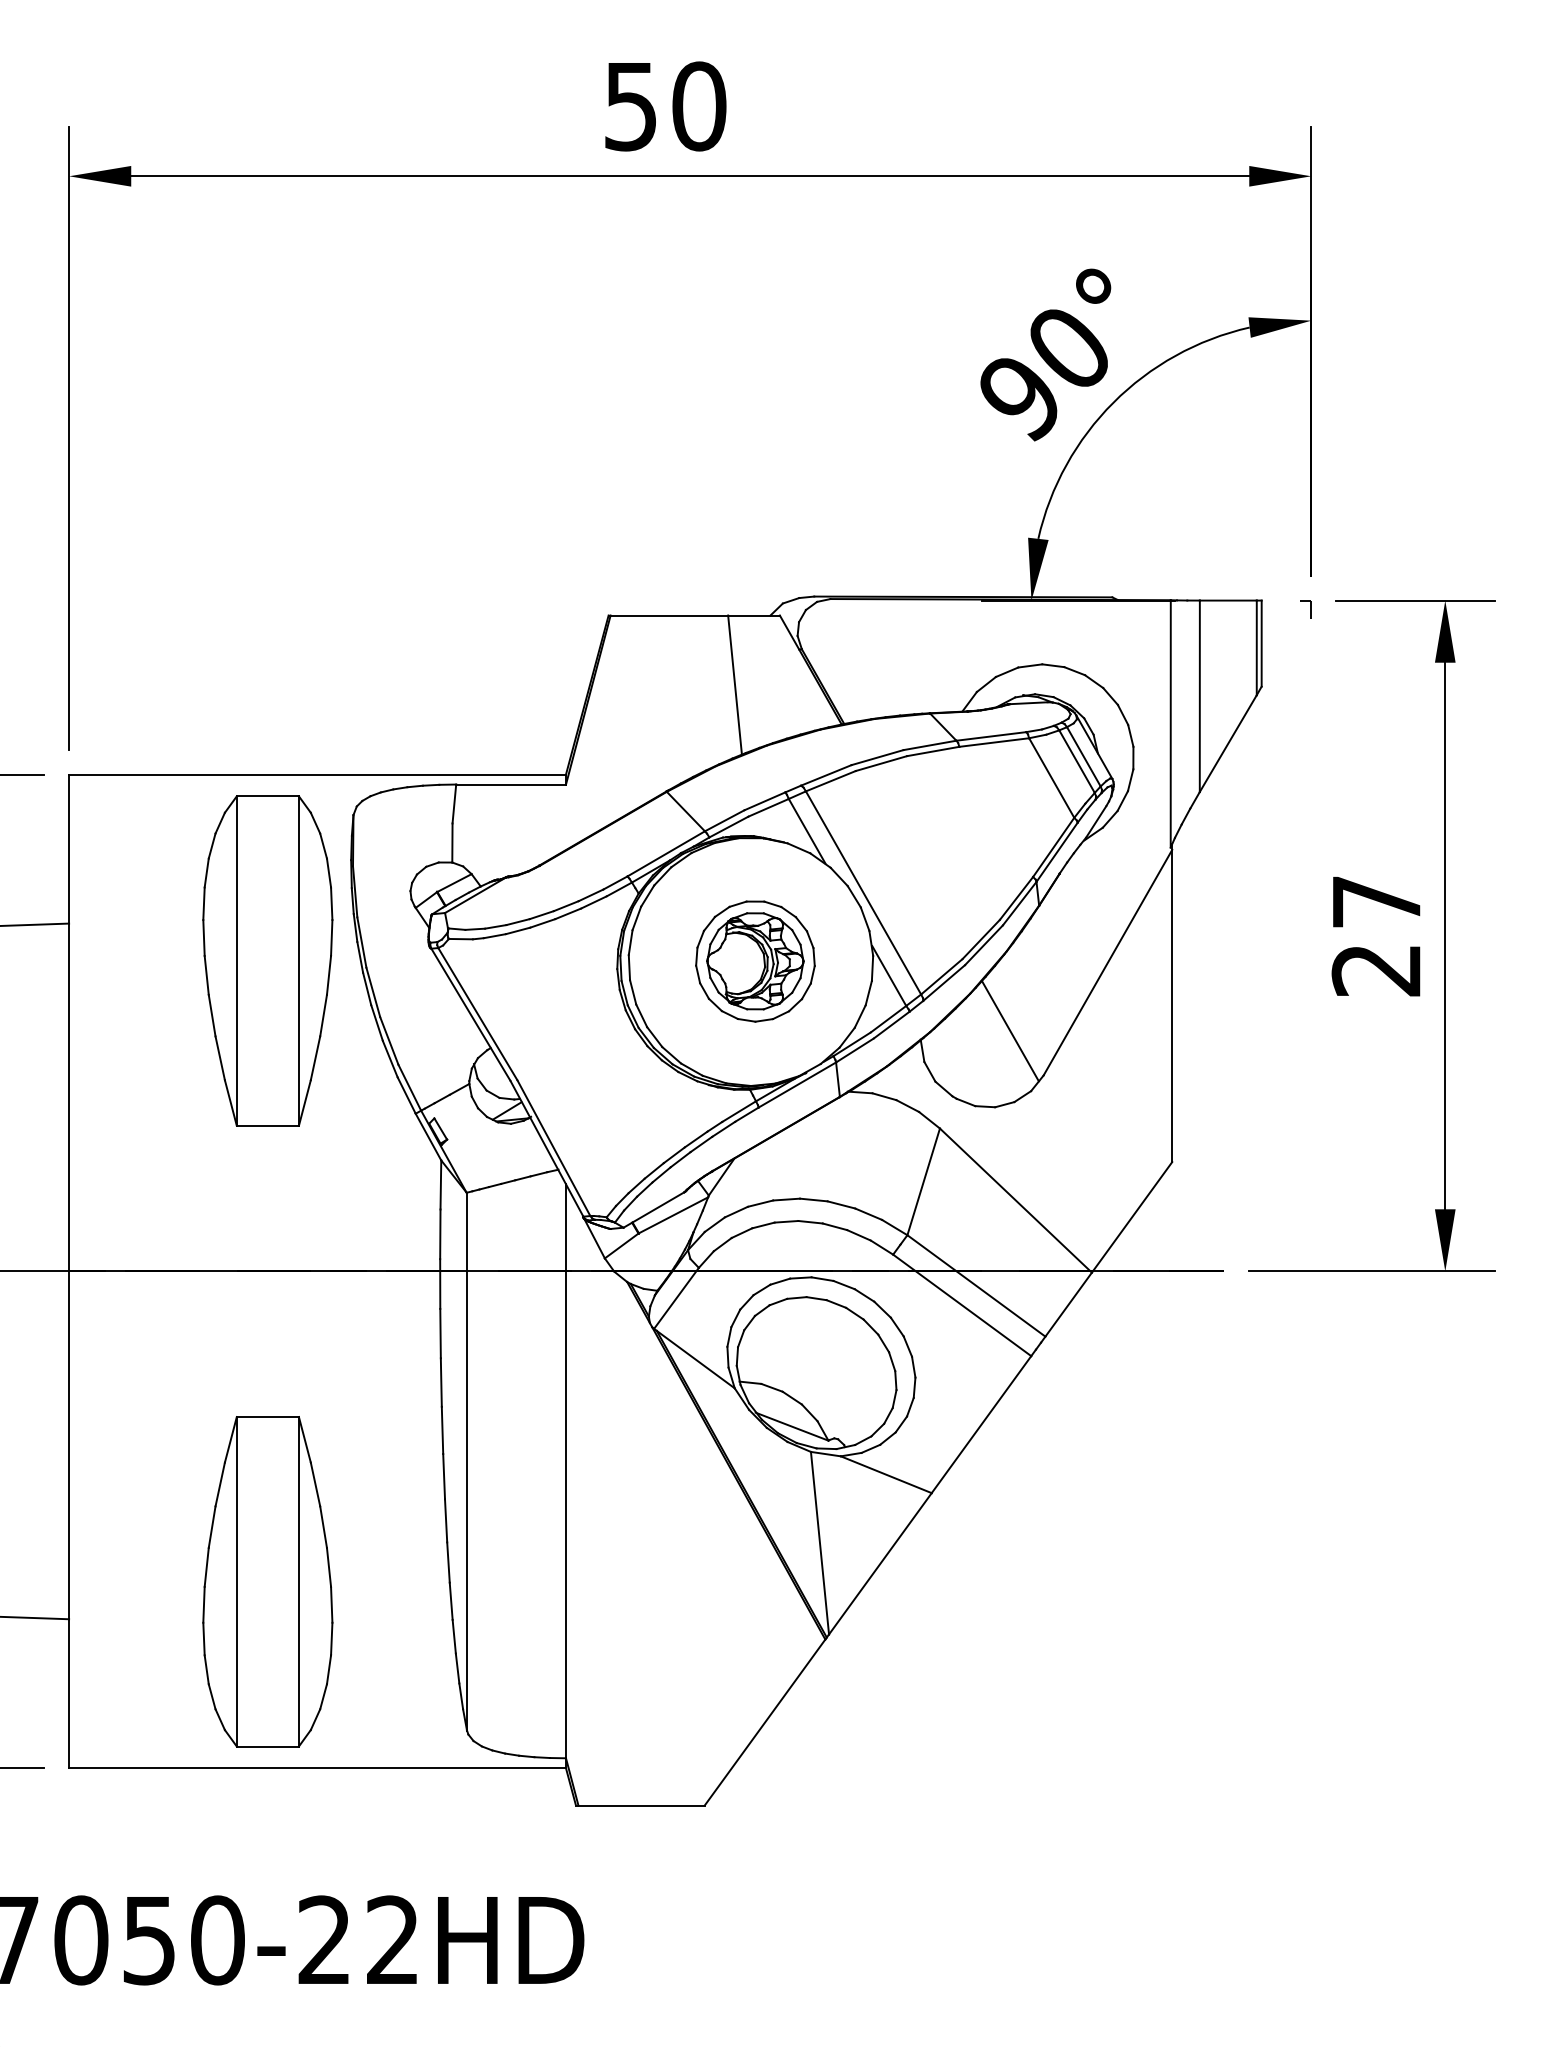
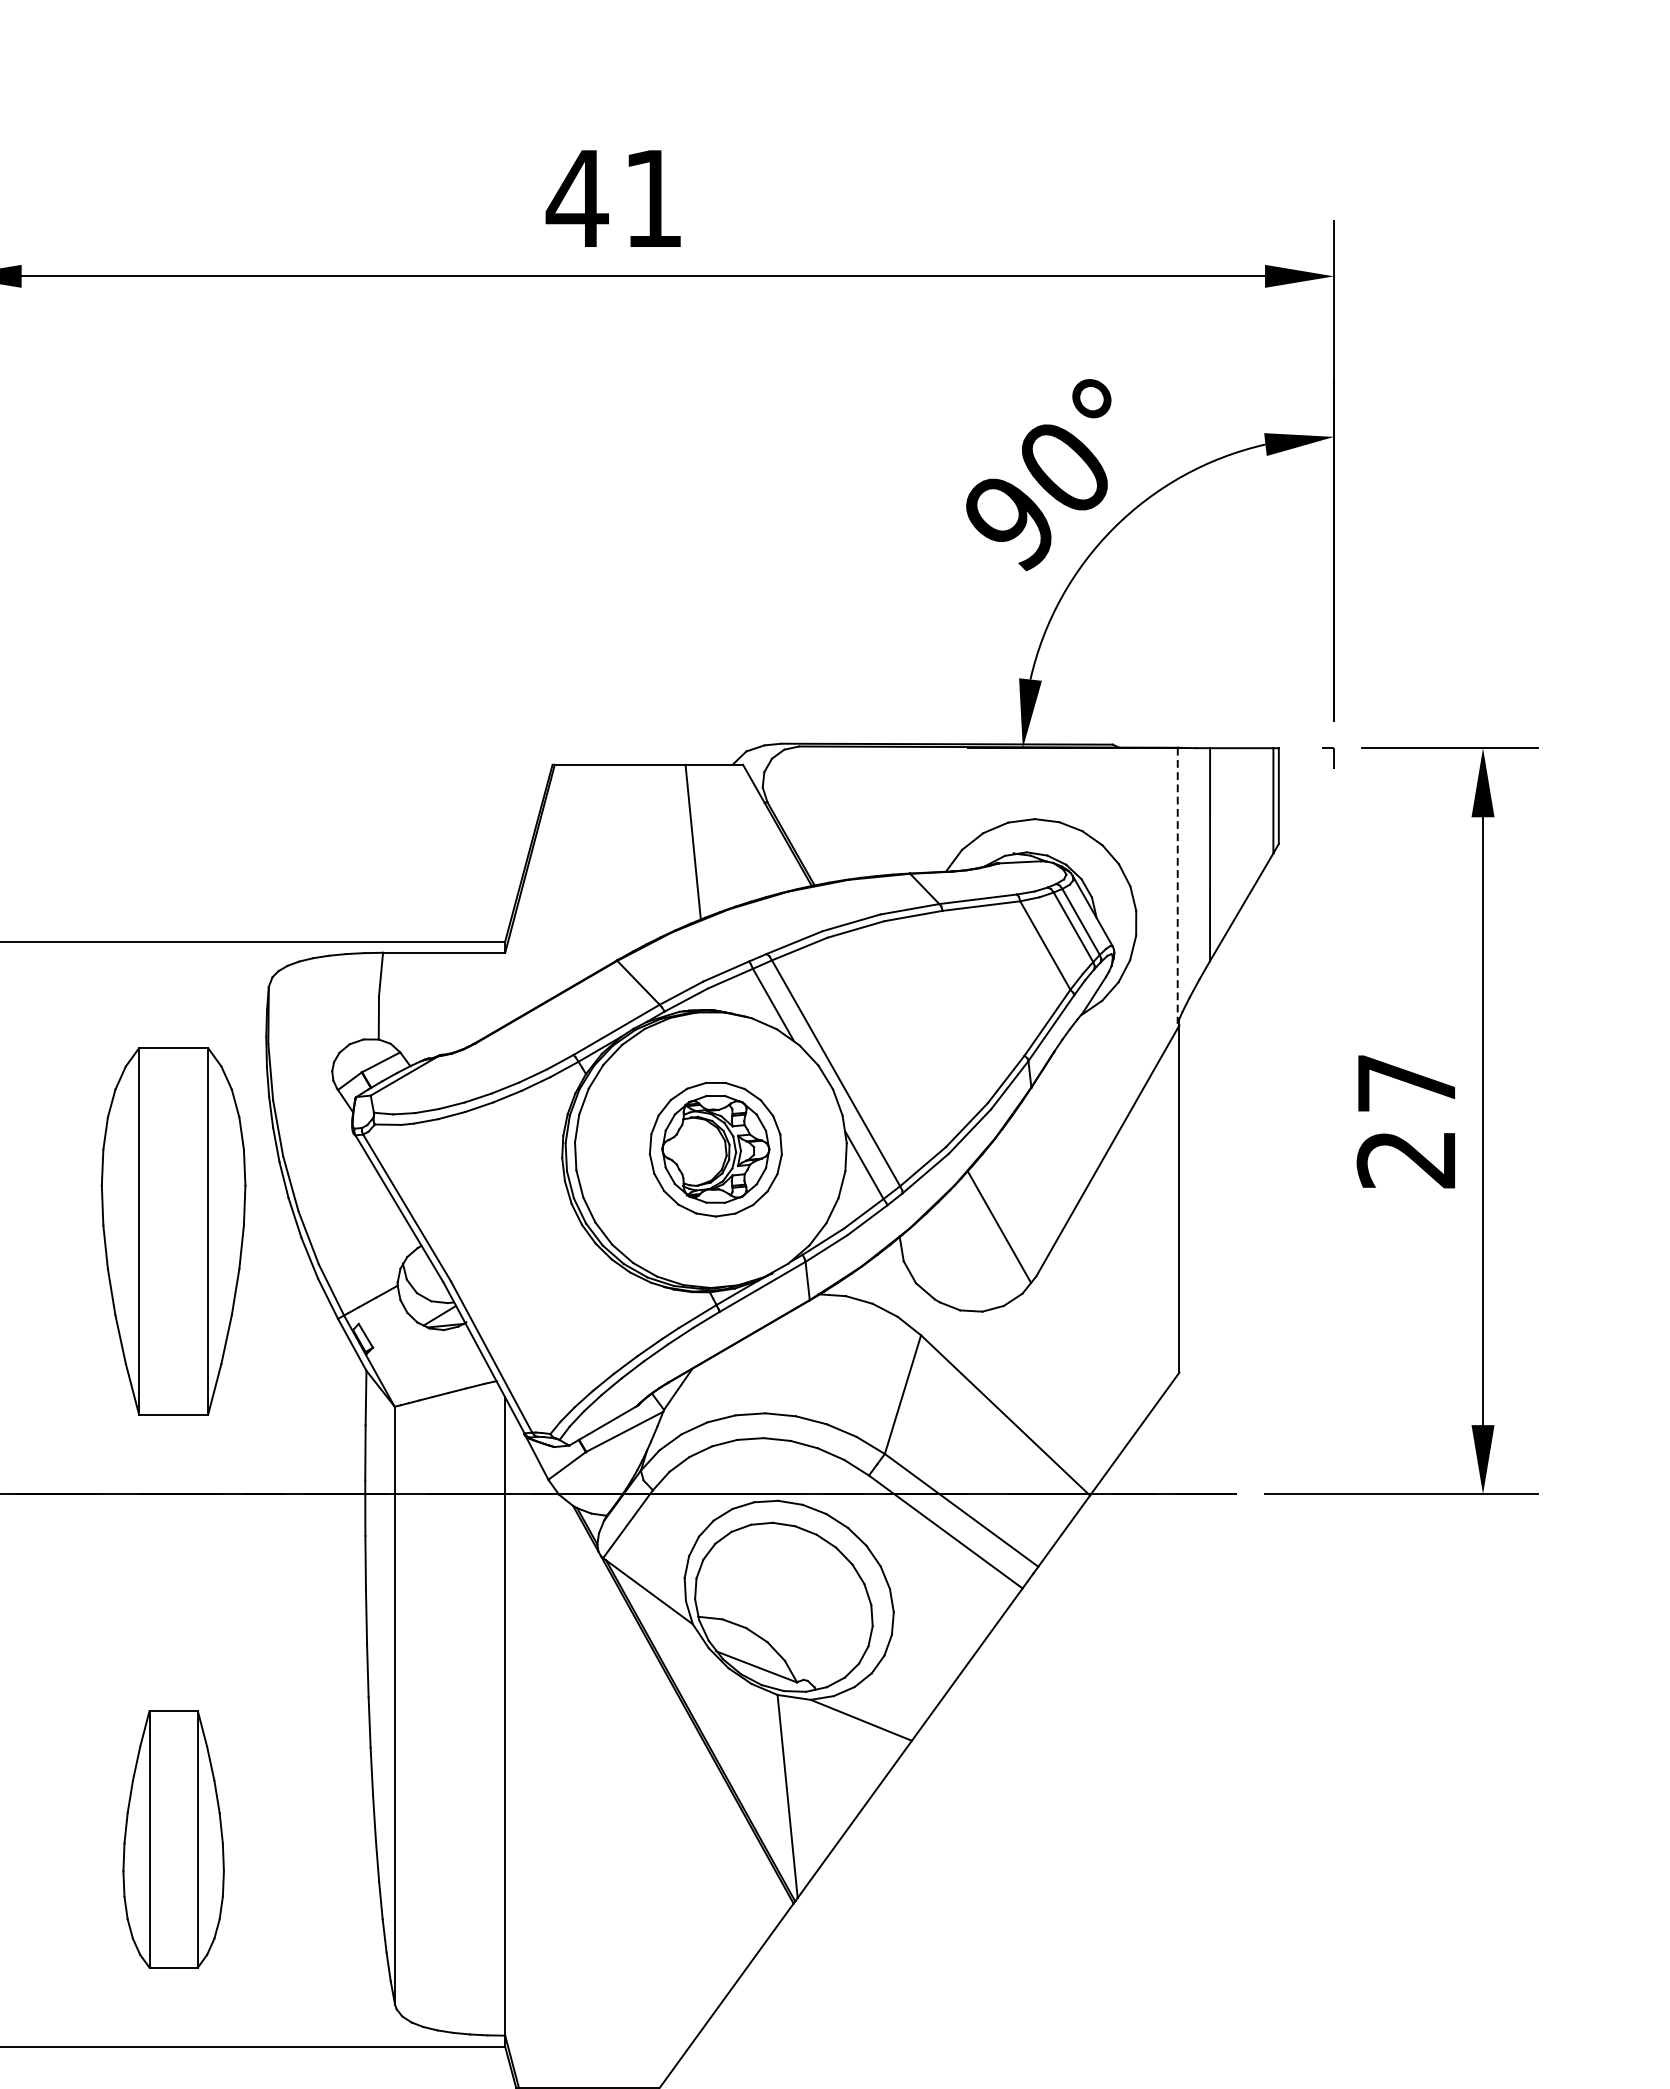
text: (664, 106) -> (614, 198), 50 -> 41
line: (1170, 723) -> (1177, 884), solid -> dashed
part: (267, 960) -> (173, 1230), moved
part: (267, 1581) -> (173, 1839), size x0.7

